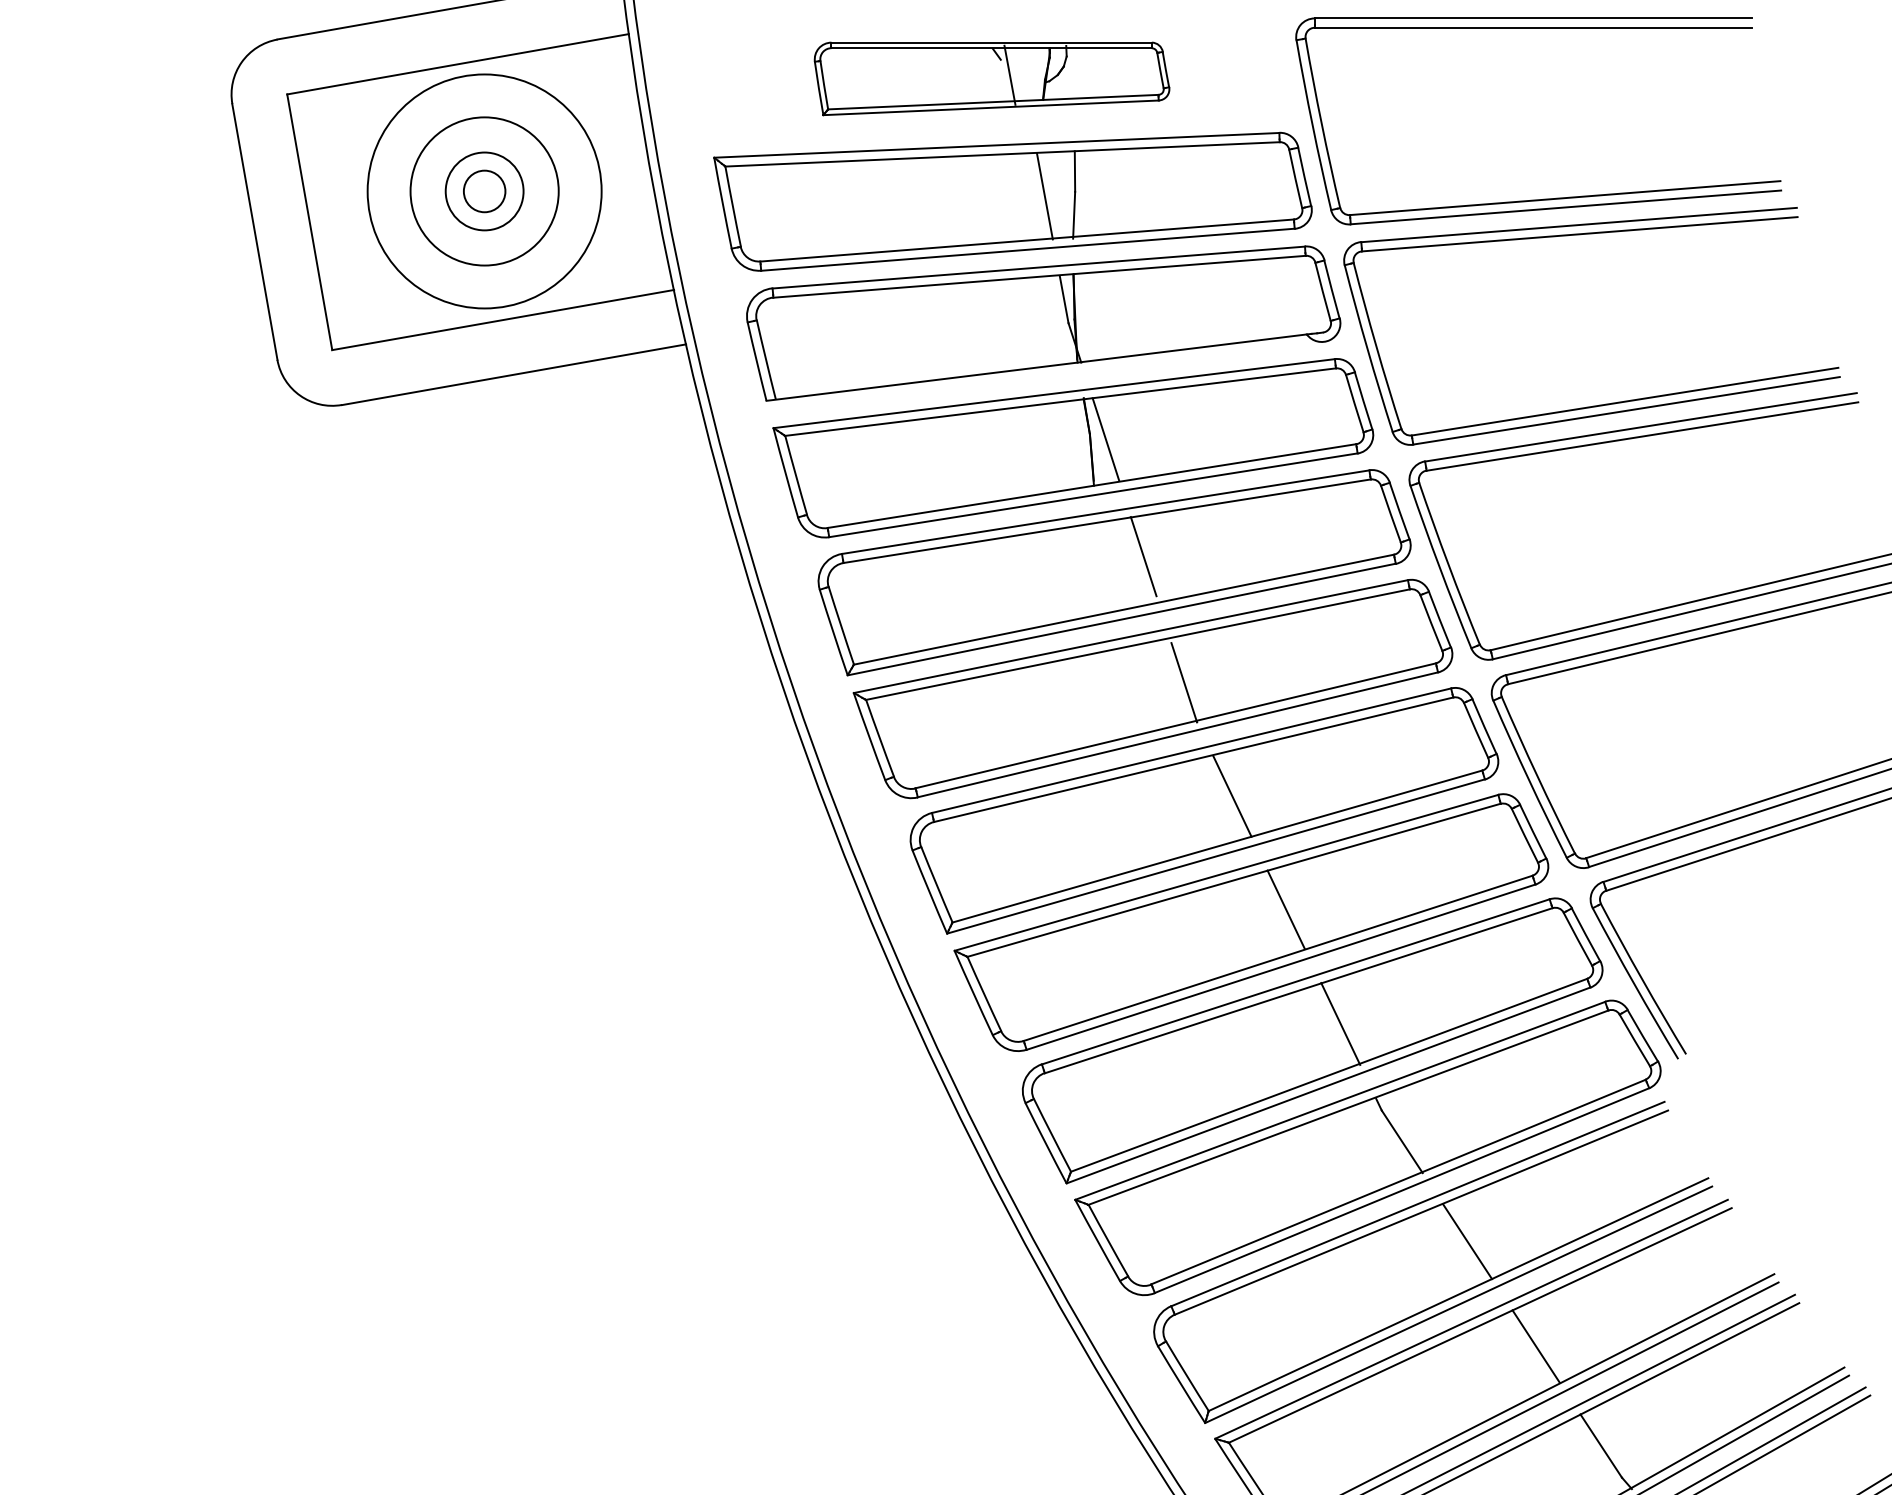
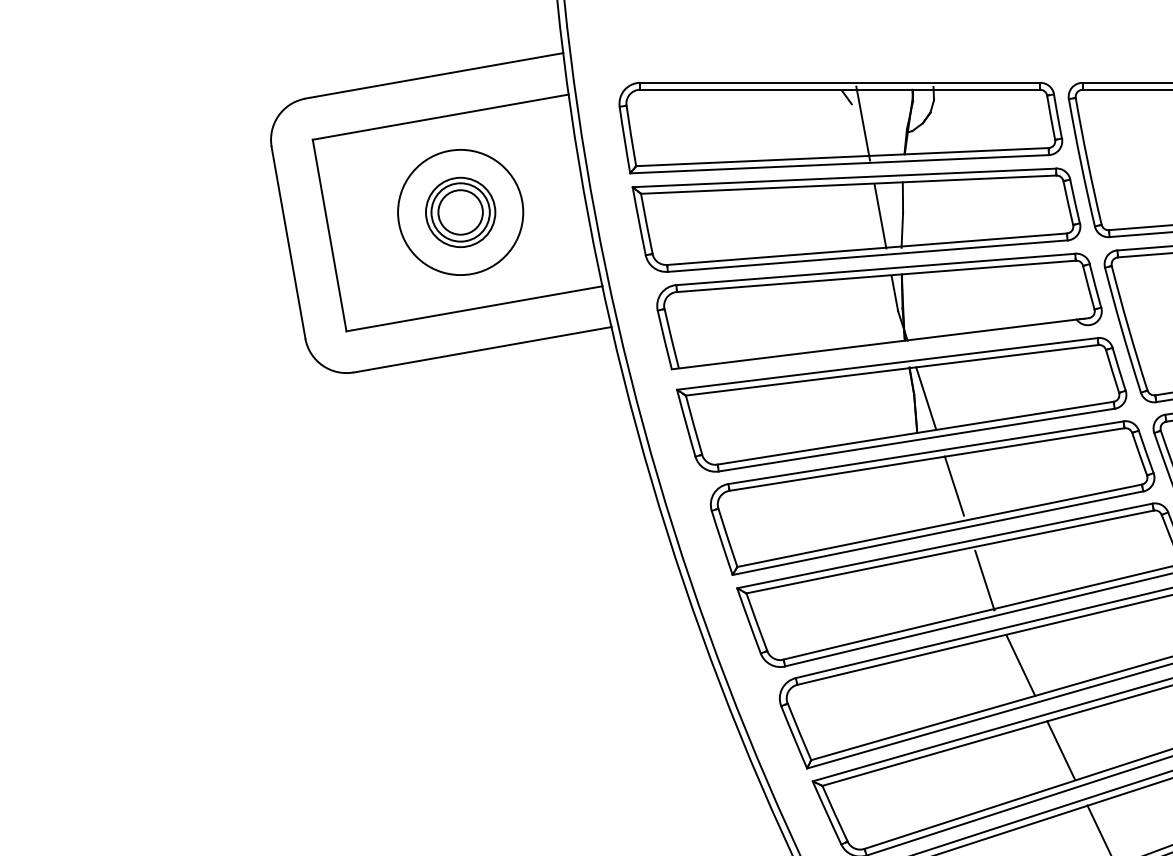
part: (991, 78) -> (840, 127), size x1.67
circle: (484, 191) -> (460, 212), size x0.62
circle: (484, 191) -> (460, 212), size x0.71
circle: (484, 191) -> (460, 212), size x1.43

